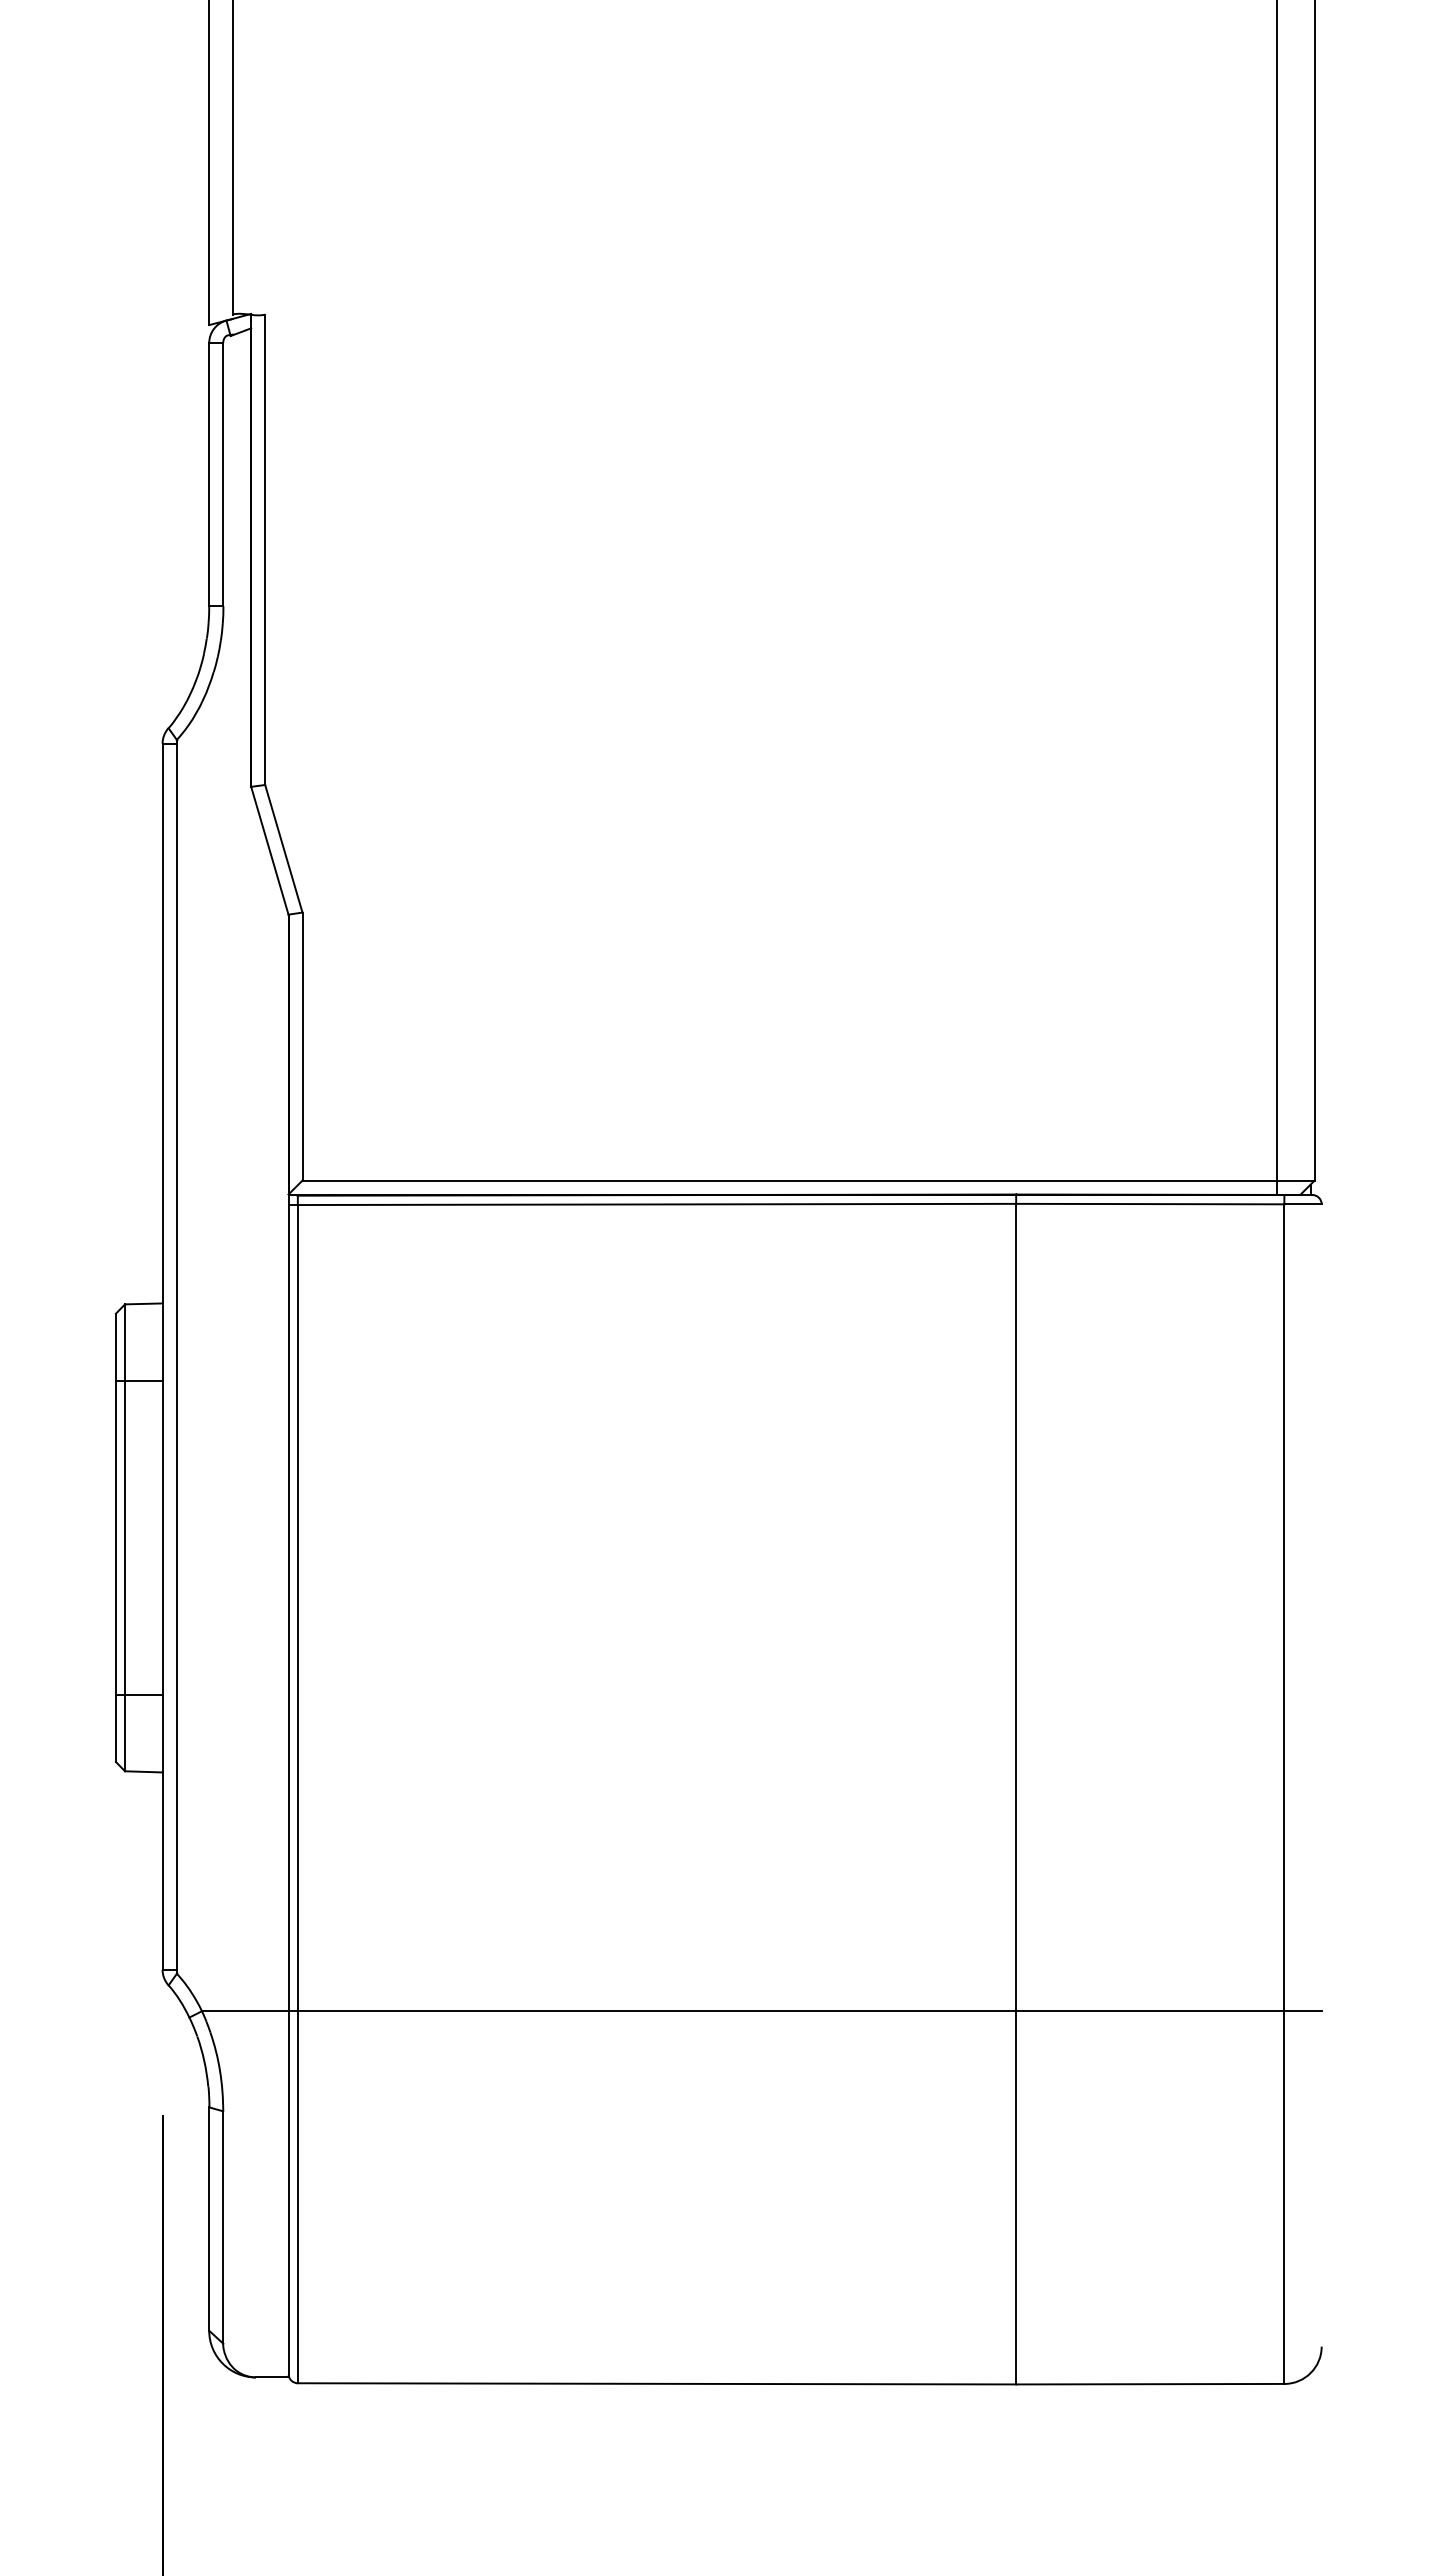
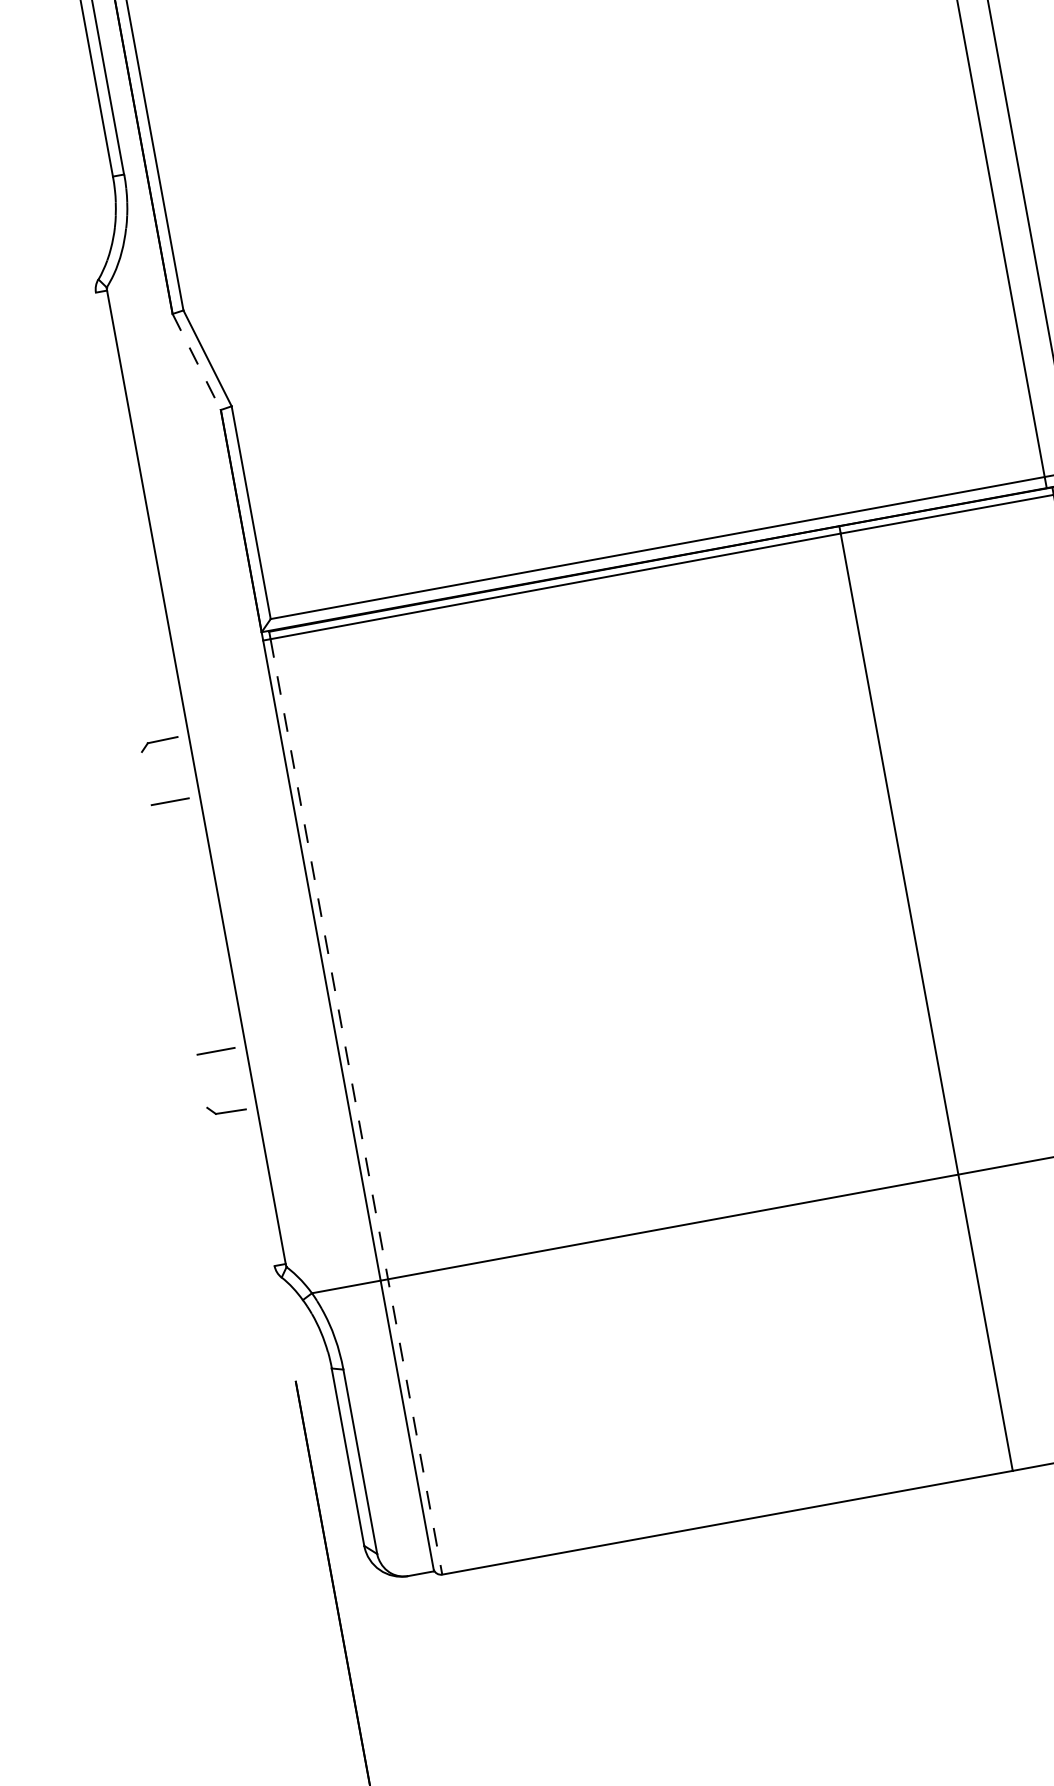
line: (269, 850) -> (196, 361), solid -> dashed
line: (162, 1356) -> (185, 779), removed
line: (115, 1537) -> (174, 929), removed
line: (125, 1537) -> (182, 928), removed
line: (297, 1794) -> (356, 1107), solid -> dashed

